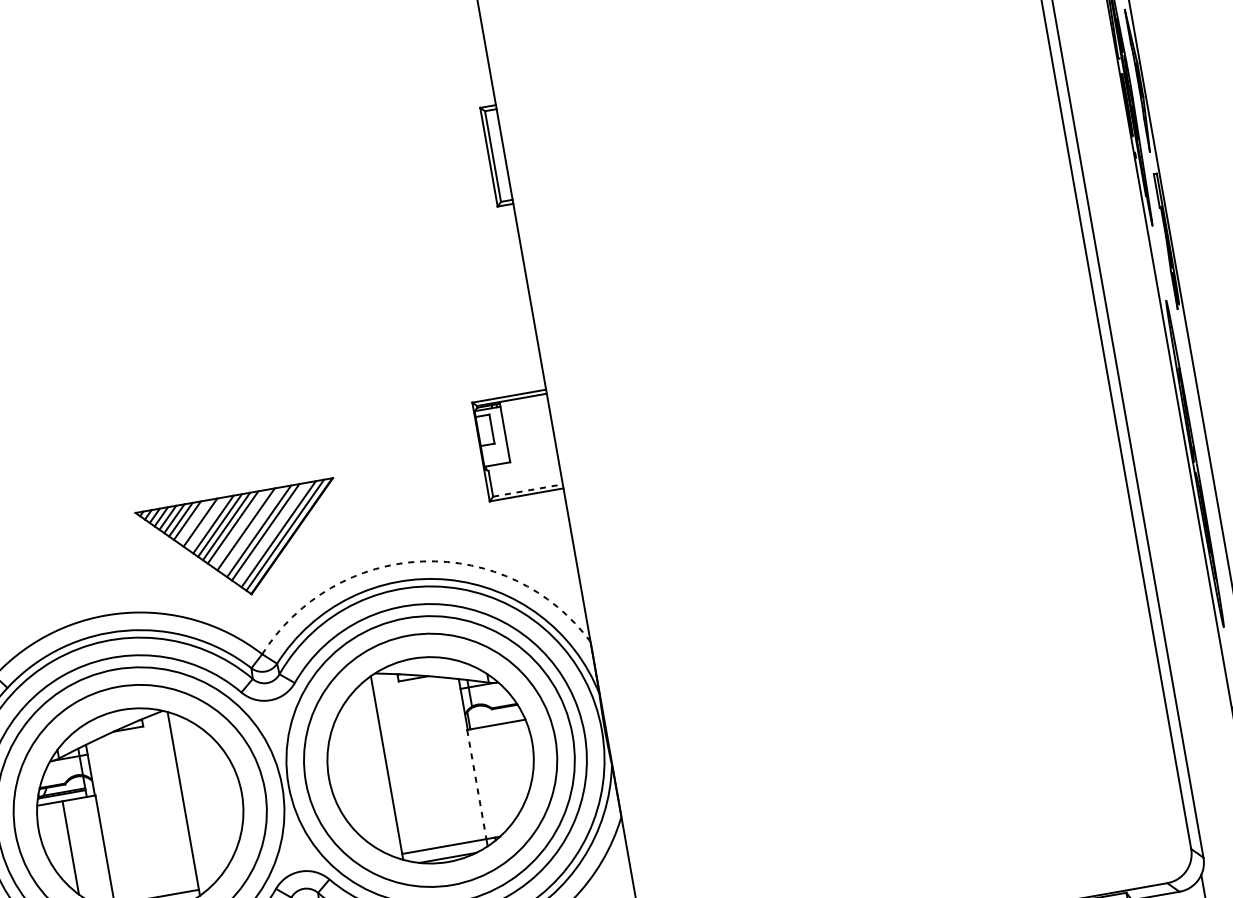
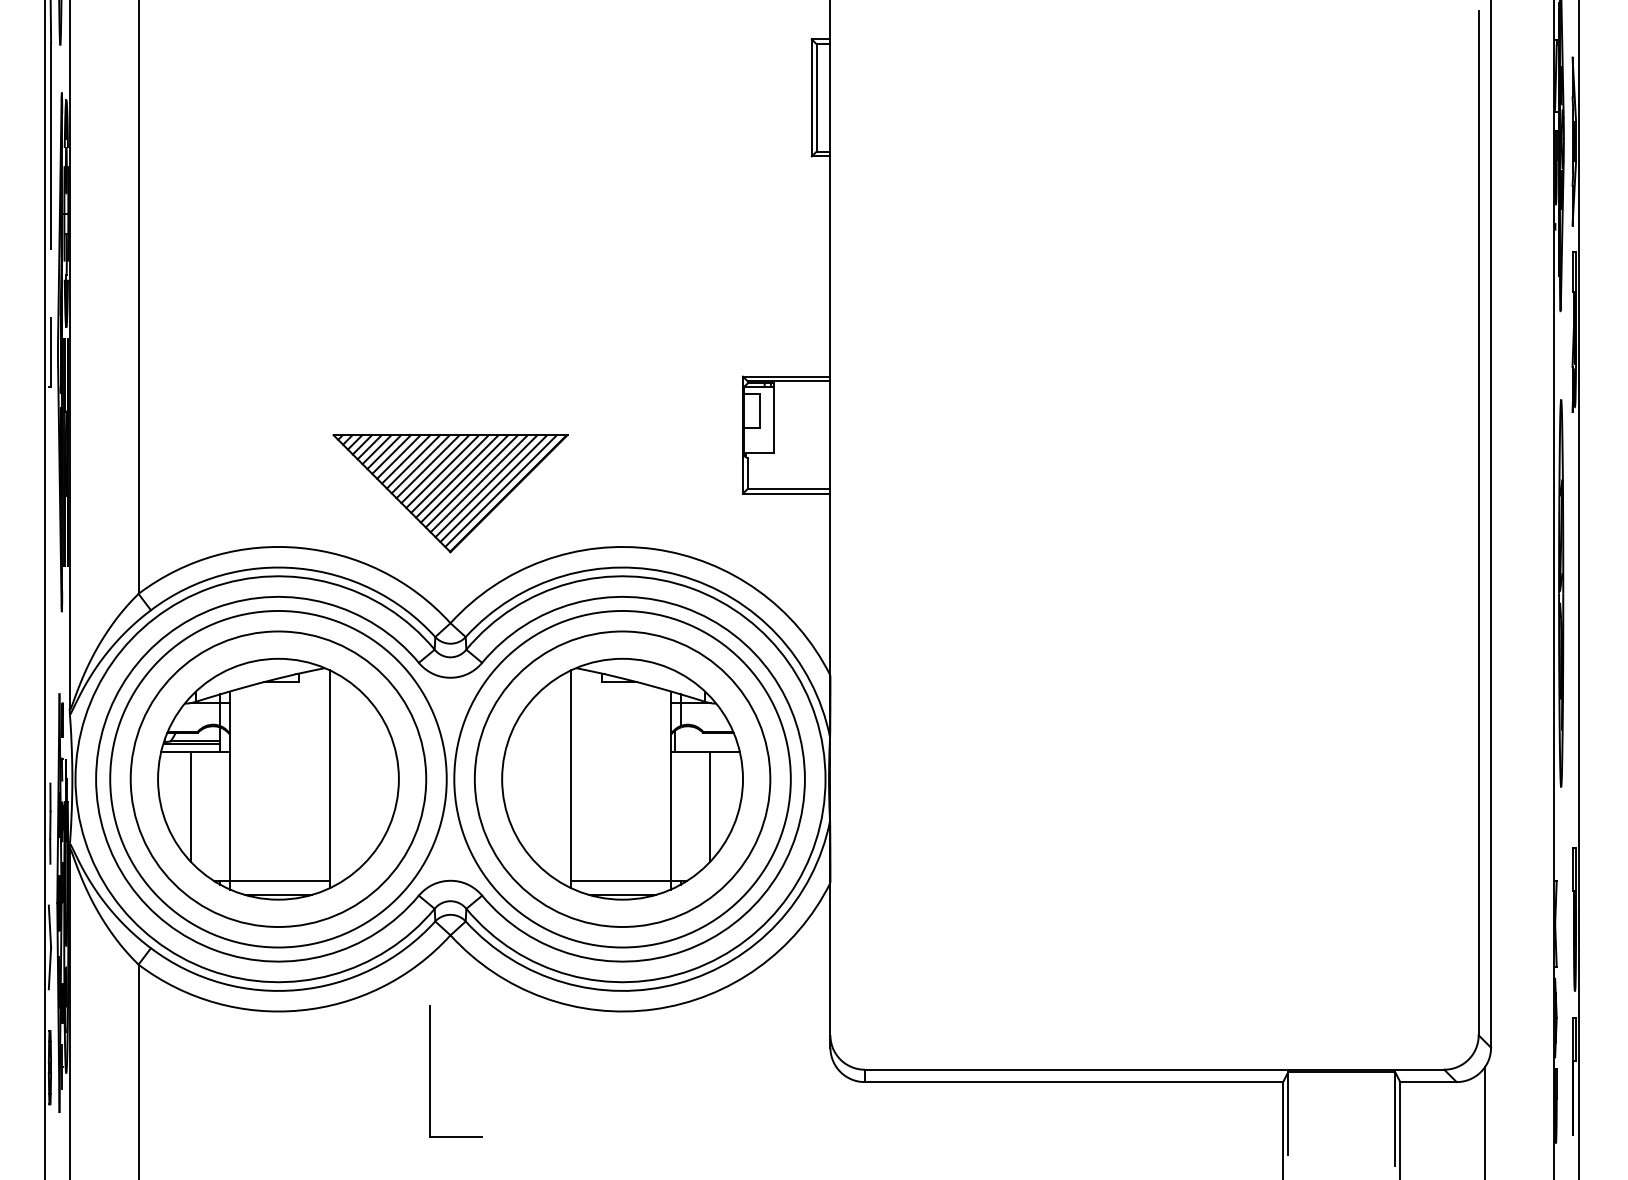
line: (528, 490) -> (789, 488), dashed -> solid
line: (193, 521) -> (398, 456), added
line: (206, 523) -> (413, 461), added
line: (239, 528) -> (449, 473), added
line: (252, 530) -> (464, 478), added
line: (272, 533) -> (486, 486), added
arc: (423, 561) -> (654, 549), dashed -> solid
line: (508, 770) -> (709, 806), added
line: (476, 784) -> (670, 816), dashed -> solid

